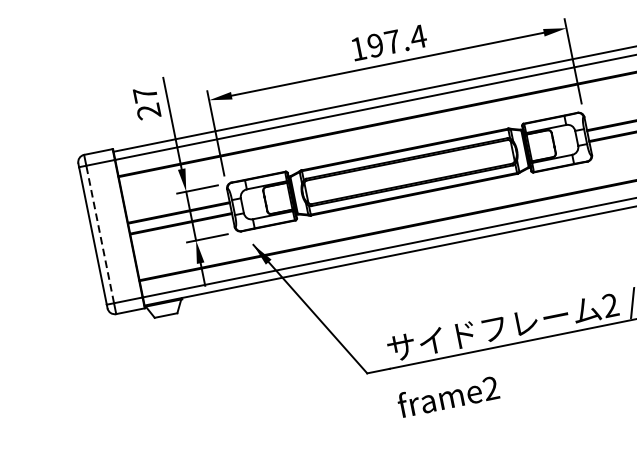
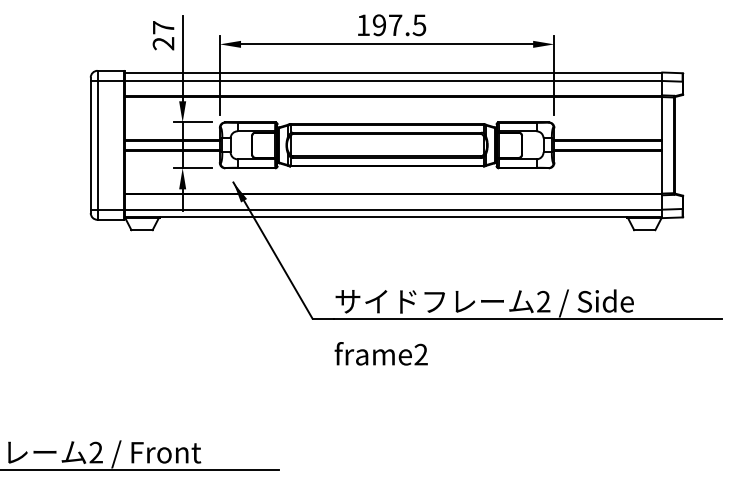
text: (418, 37) -> (419, 25), 197.4 -> 197.5
line: (99, 233) -> (97, 144), dashed -> solid

